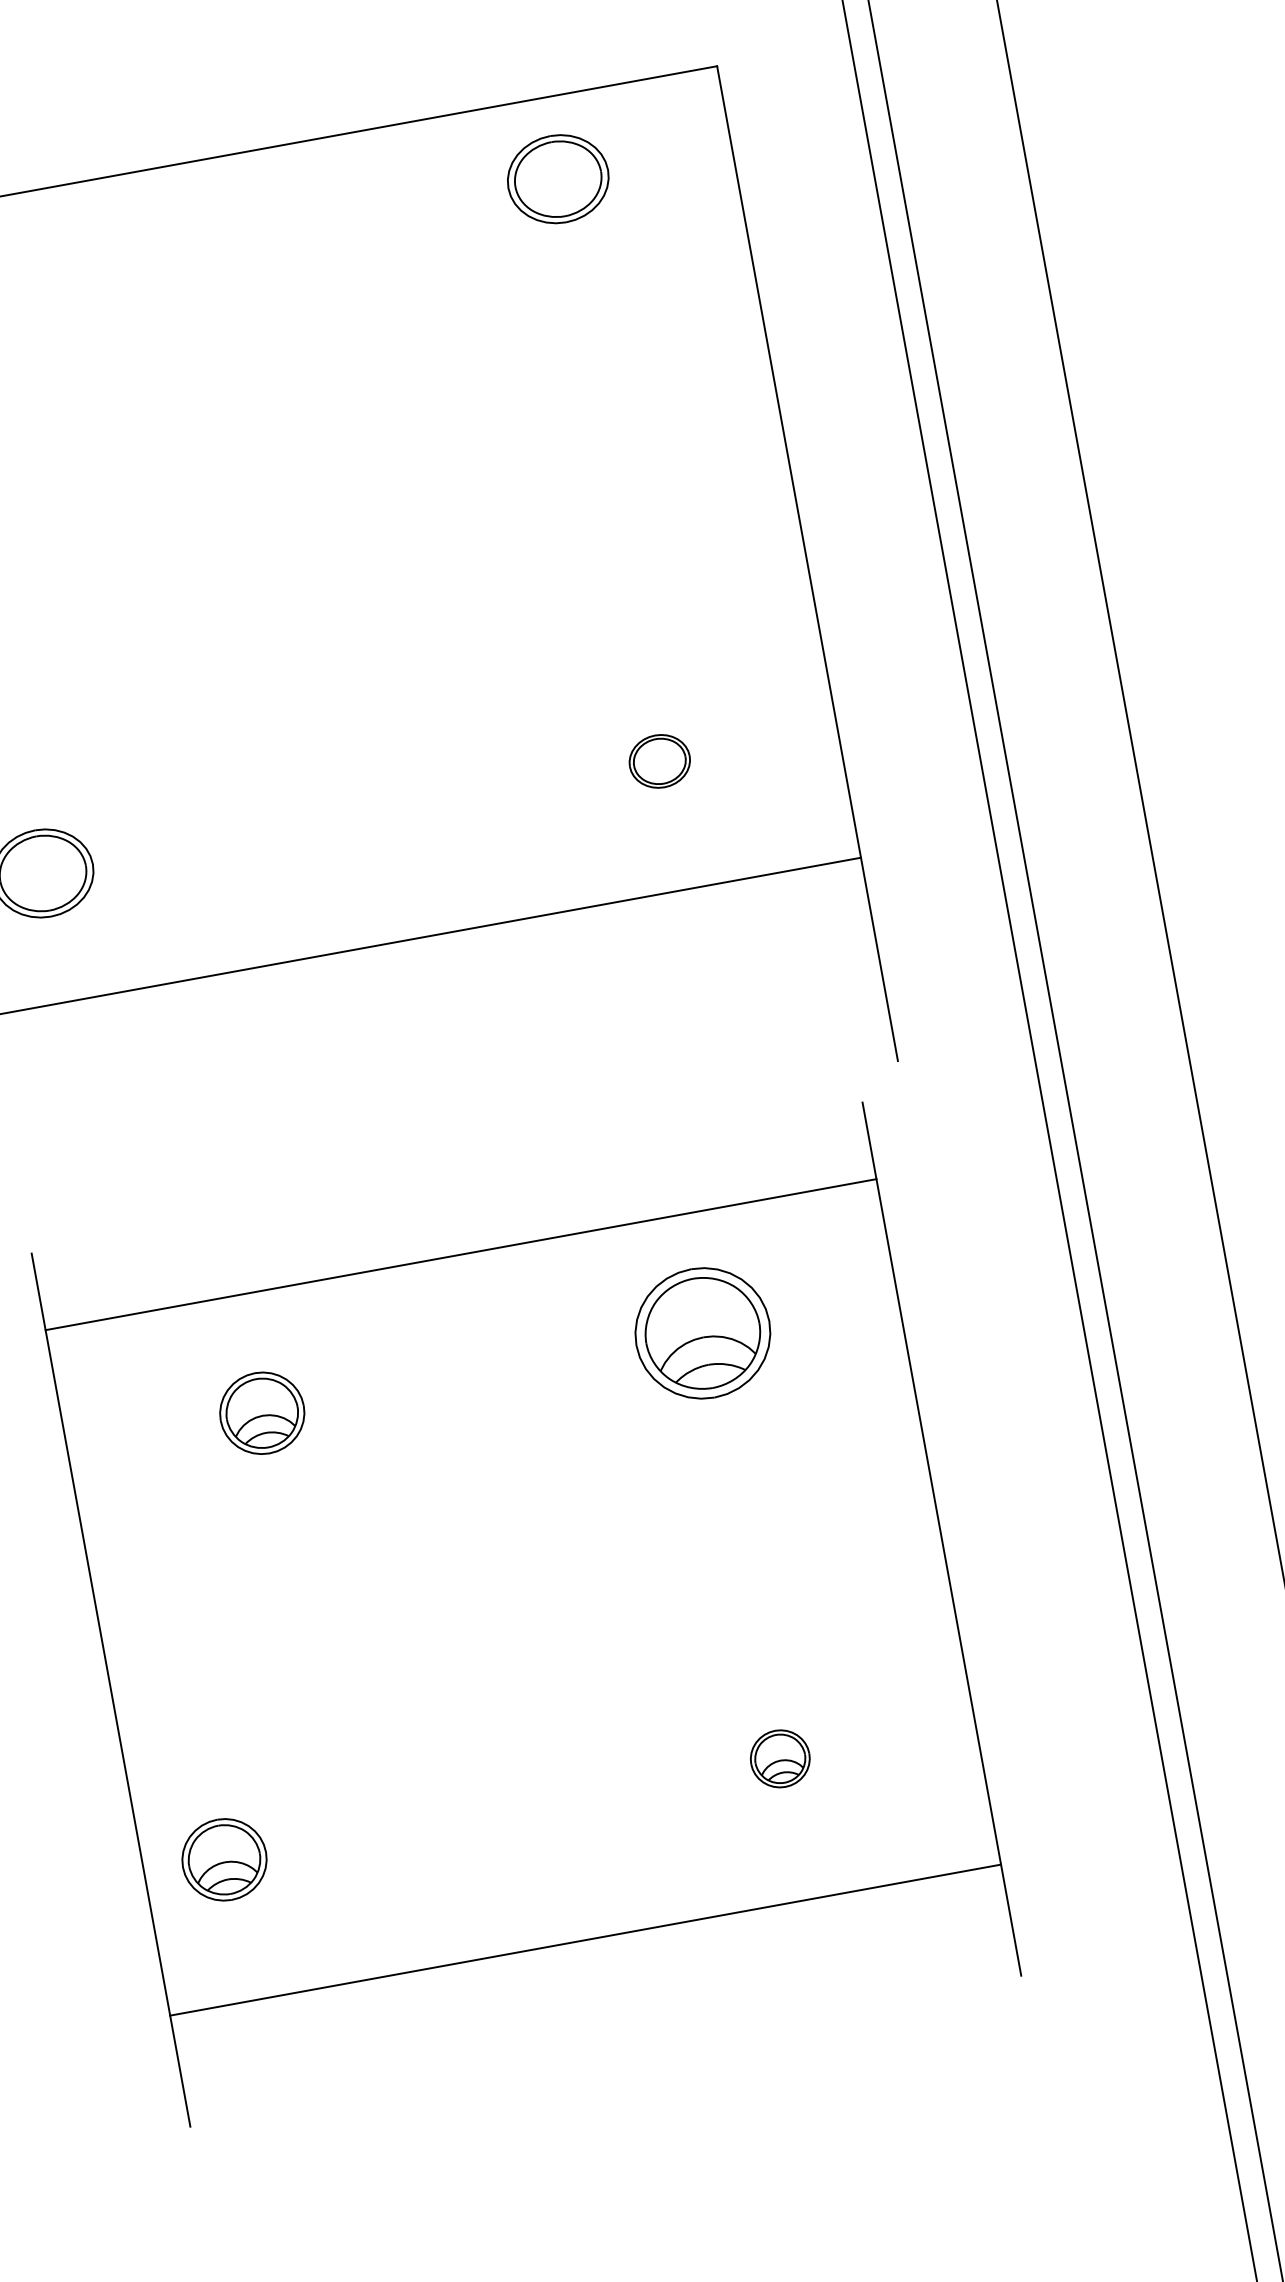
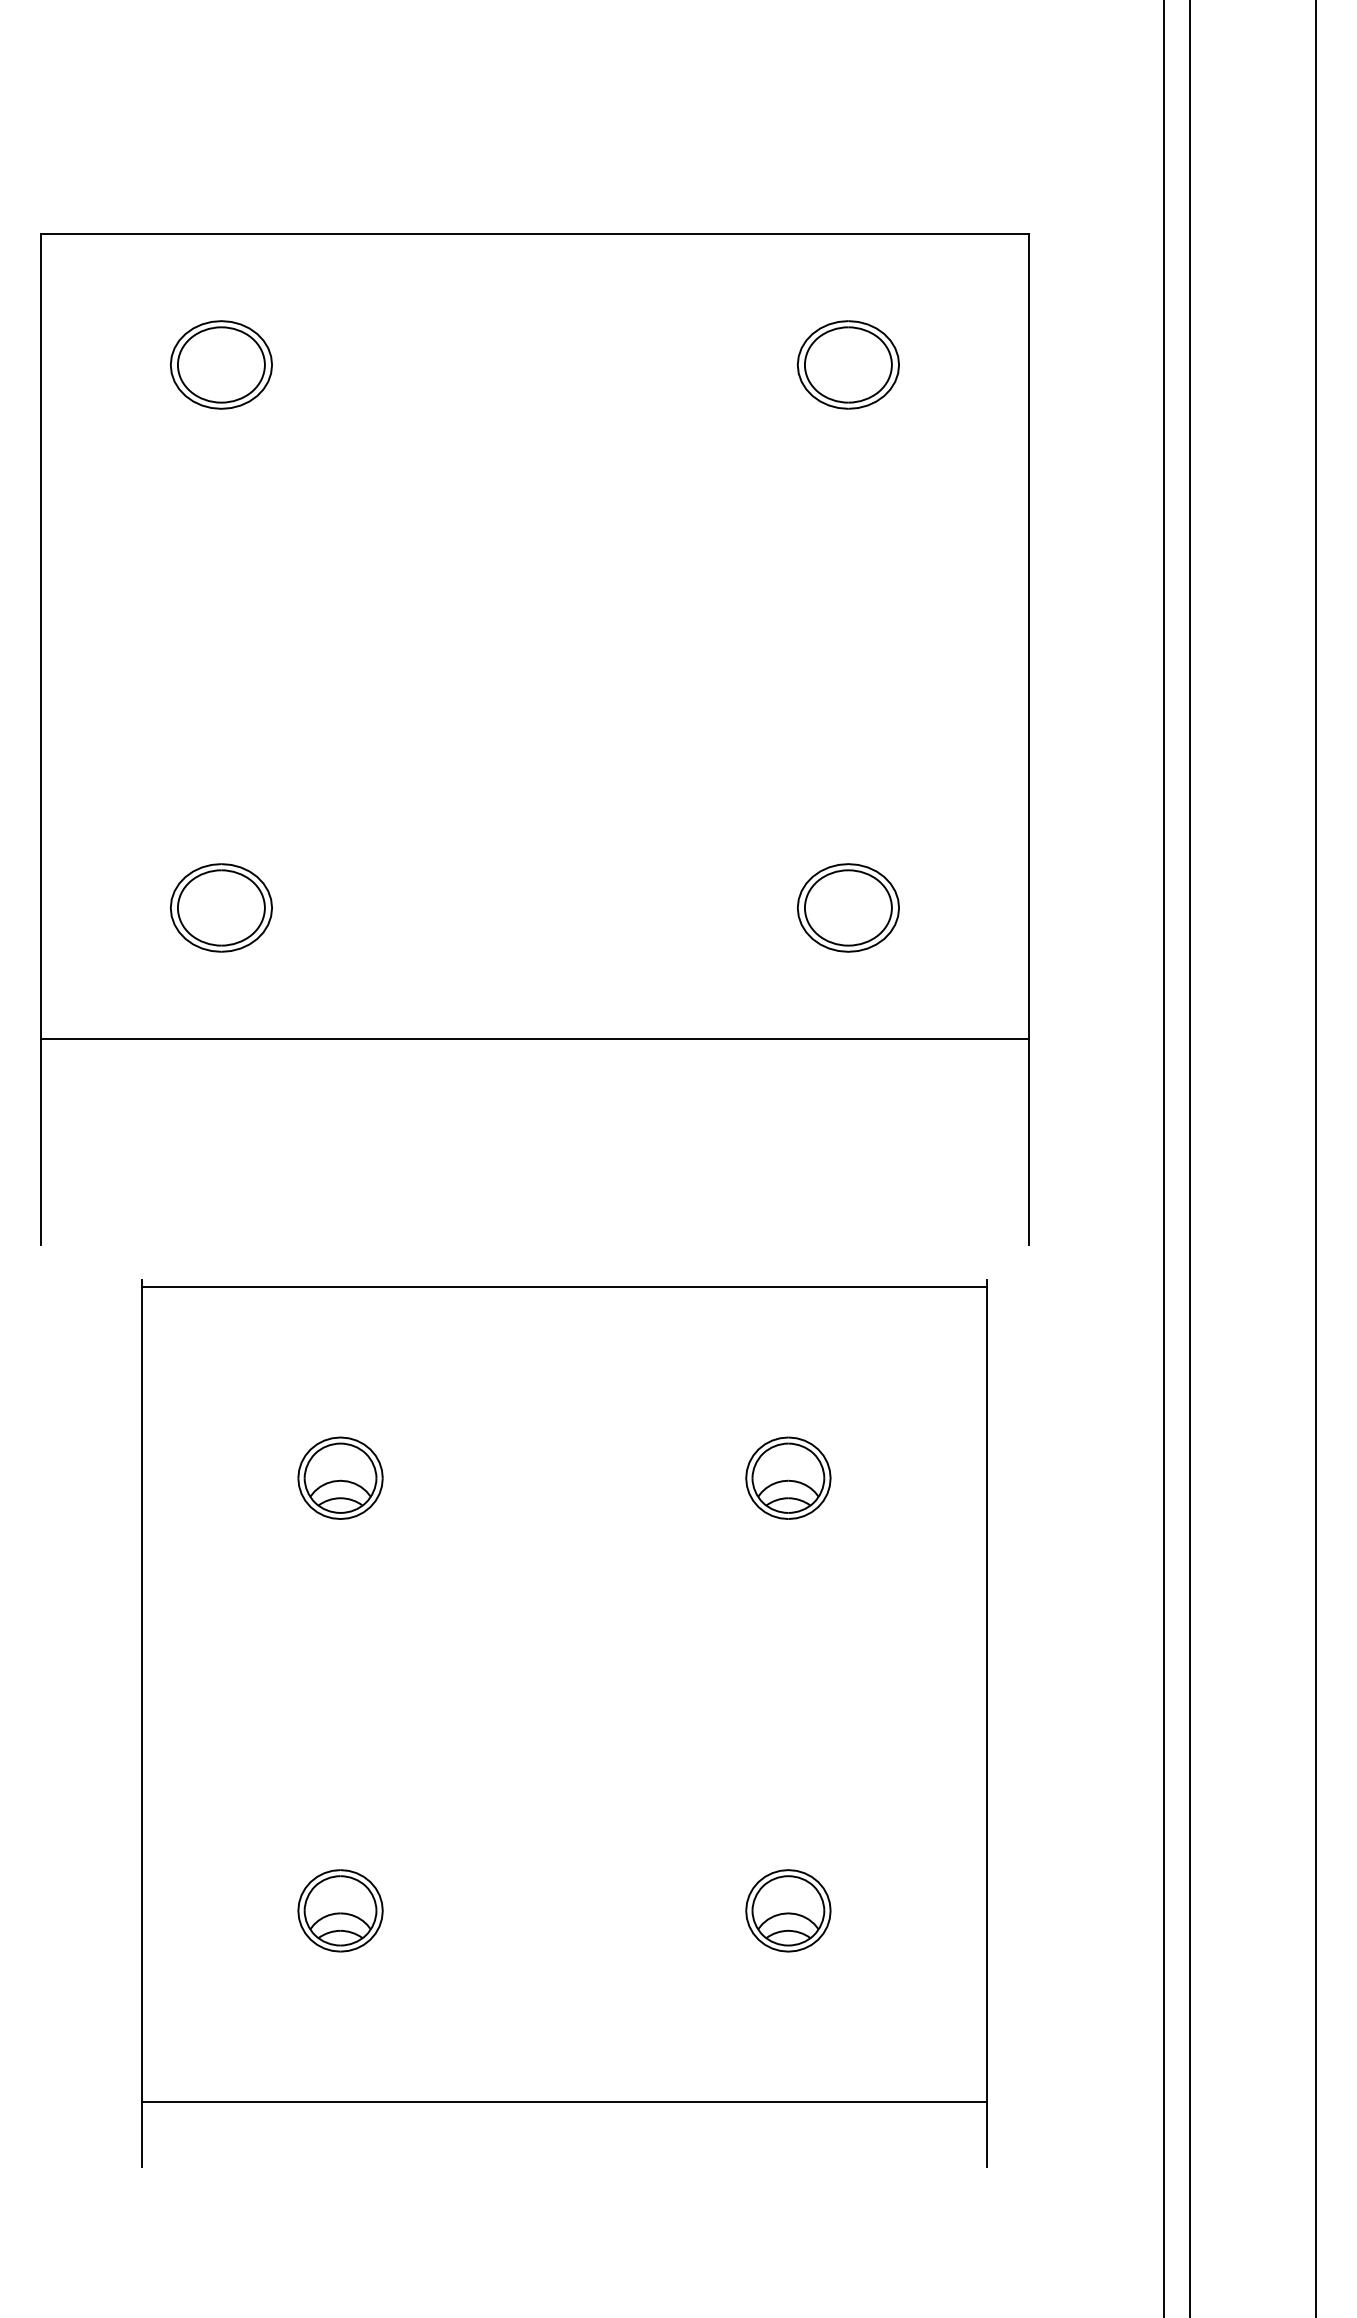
part: (557, 178) -> (847, 364), moved
part: (658, 761) -> (847, 907), size x1.67
line: (461, 1254) -> (564, 1286), moved
part: (702, 1332) -> (788, 1477), size x0.62
part: (780, 1758) -> (788, 1910), size x1.43
part: (224, 1859) -> (340, 1910), moved
line: (585, 1940) -> (564, 2102), moved

